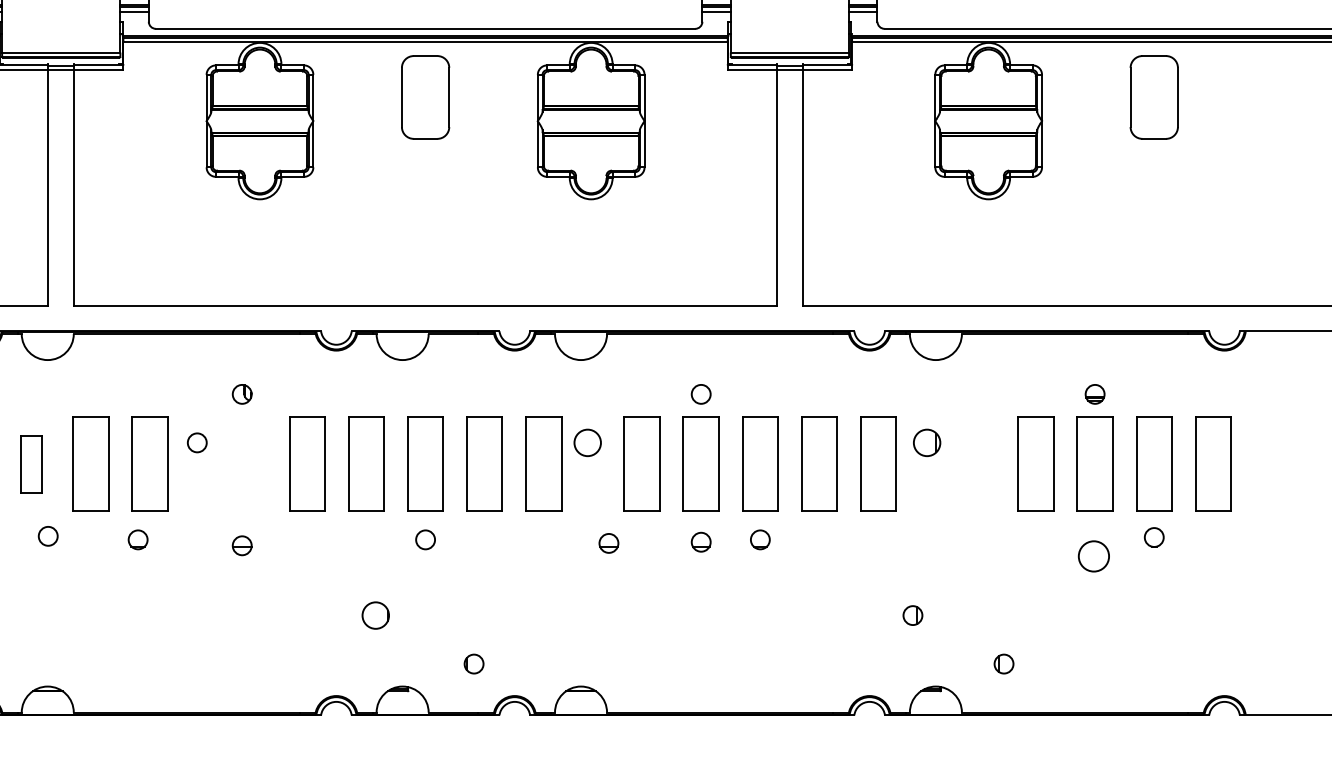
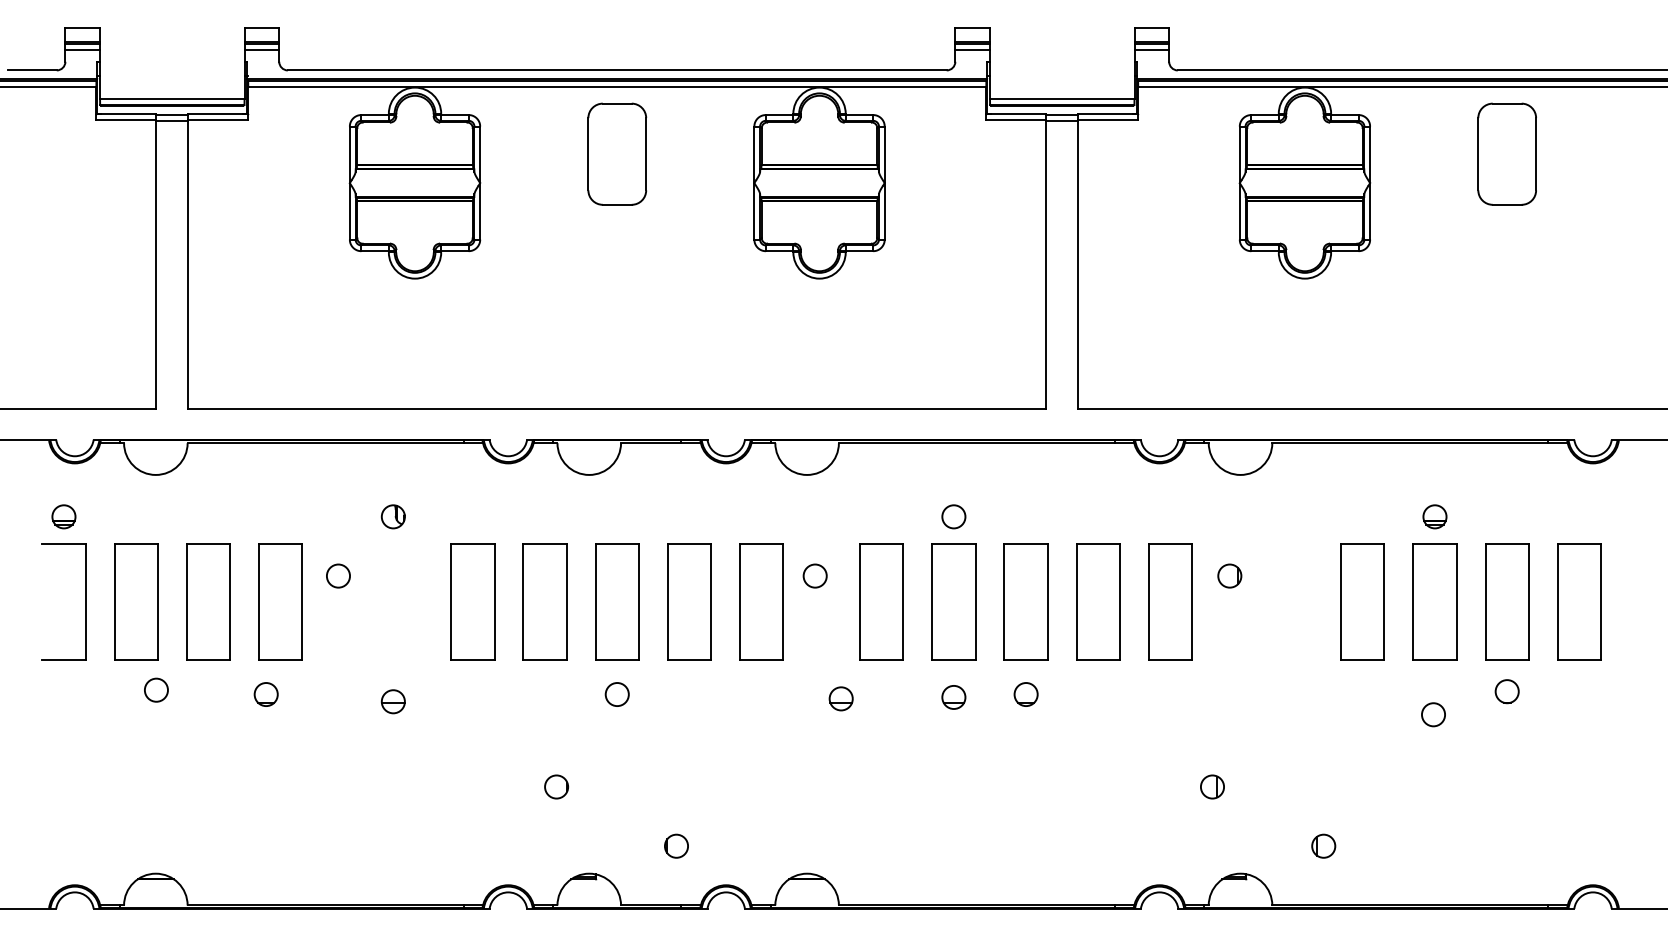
circle: (587, 442) -> (814, 575), size x0.71
part: (926, 442) -> (1229, 575), size x0.71
part: (31, 463) -> (136, 601), size x1.67
circle: (1093, 556) -> (1433, 714), size x0.62
circle: (375, 615) -> (556, 786), size x0.71

